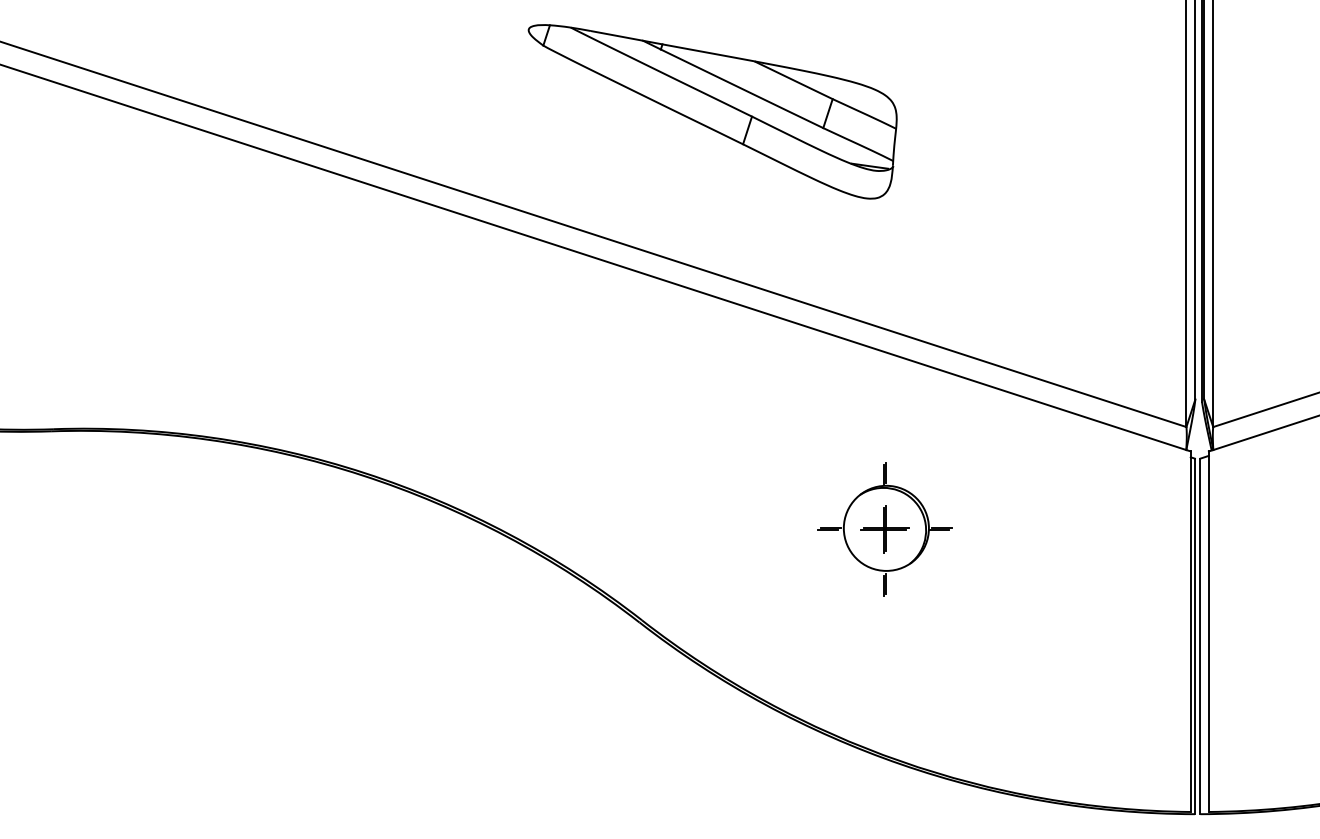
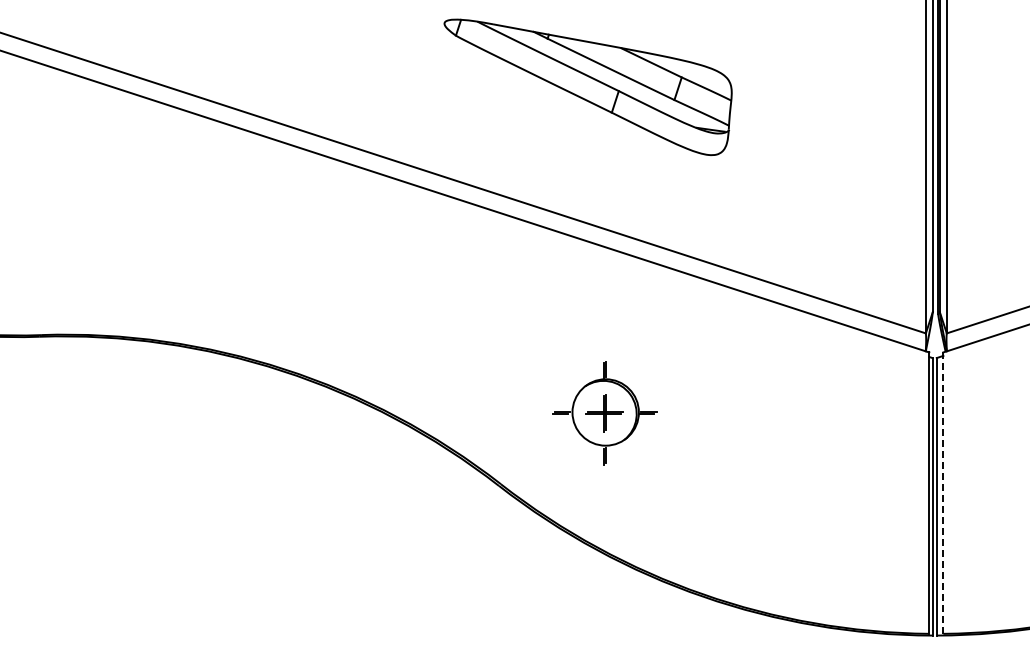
part: (711, 110) -> (587, 86), moved
part: (884, 529) -> (604, 413), moved
line: (1208, 632) -> (943, 493), solid -> dashed

